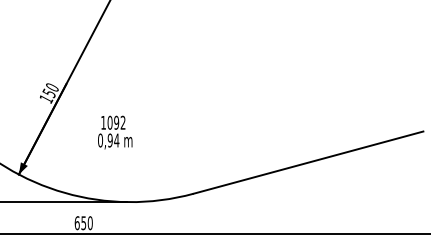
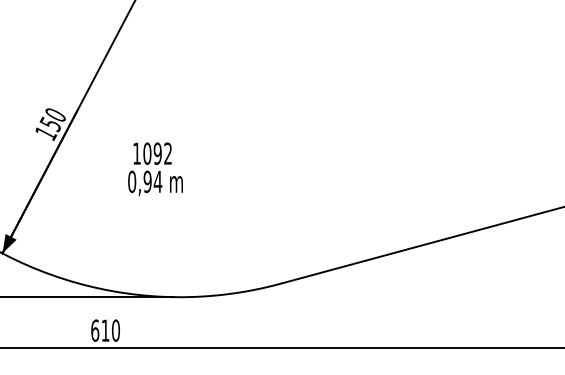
text: (115, 132) -> (155, 169), moved
text: (83, 223) -> (105, 331), 650 -> 610

